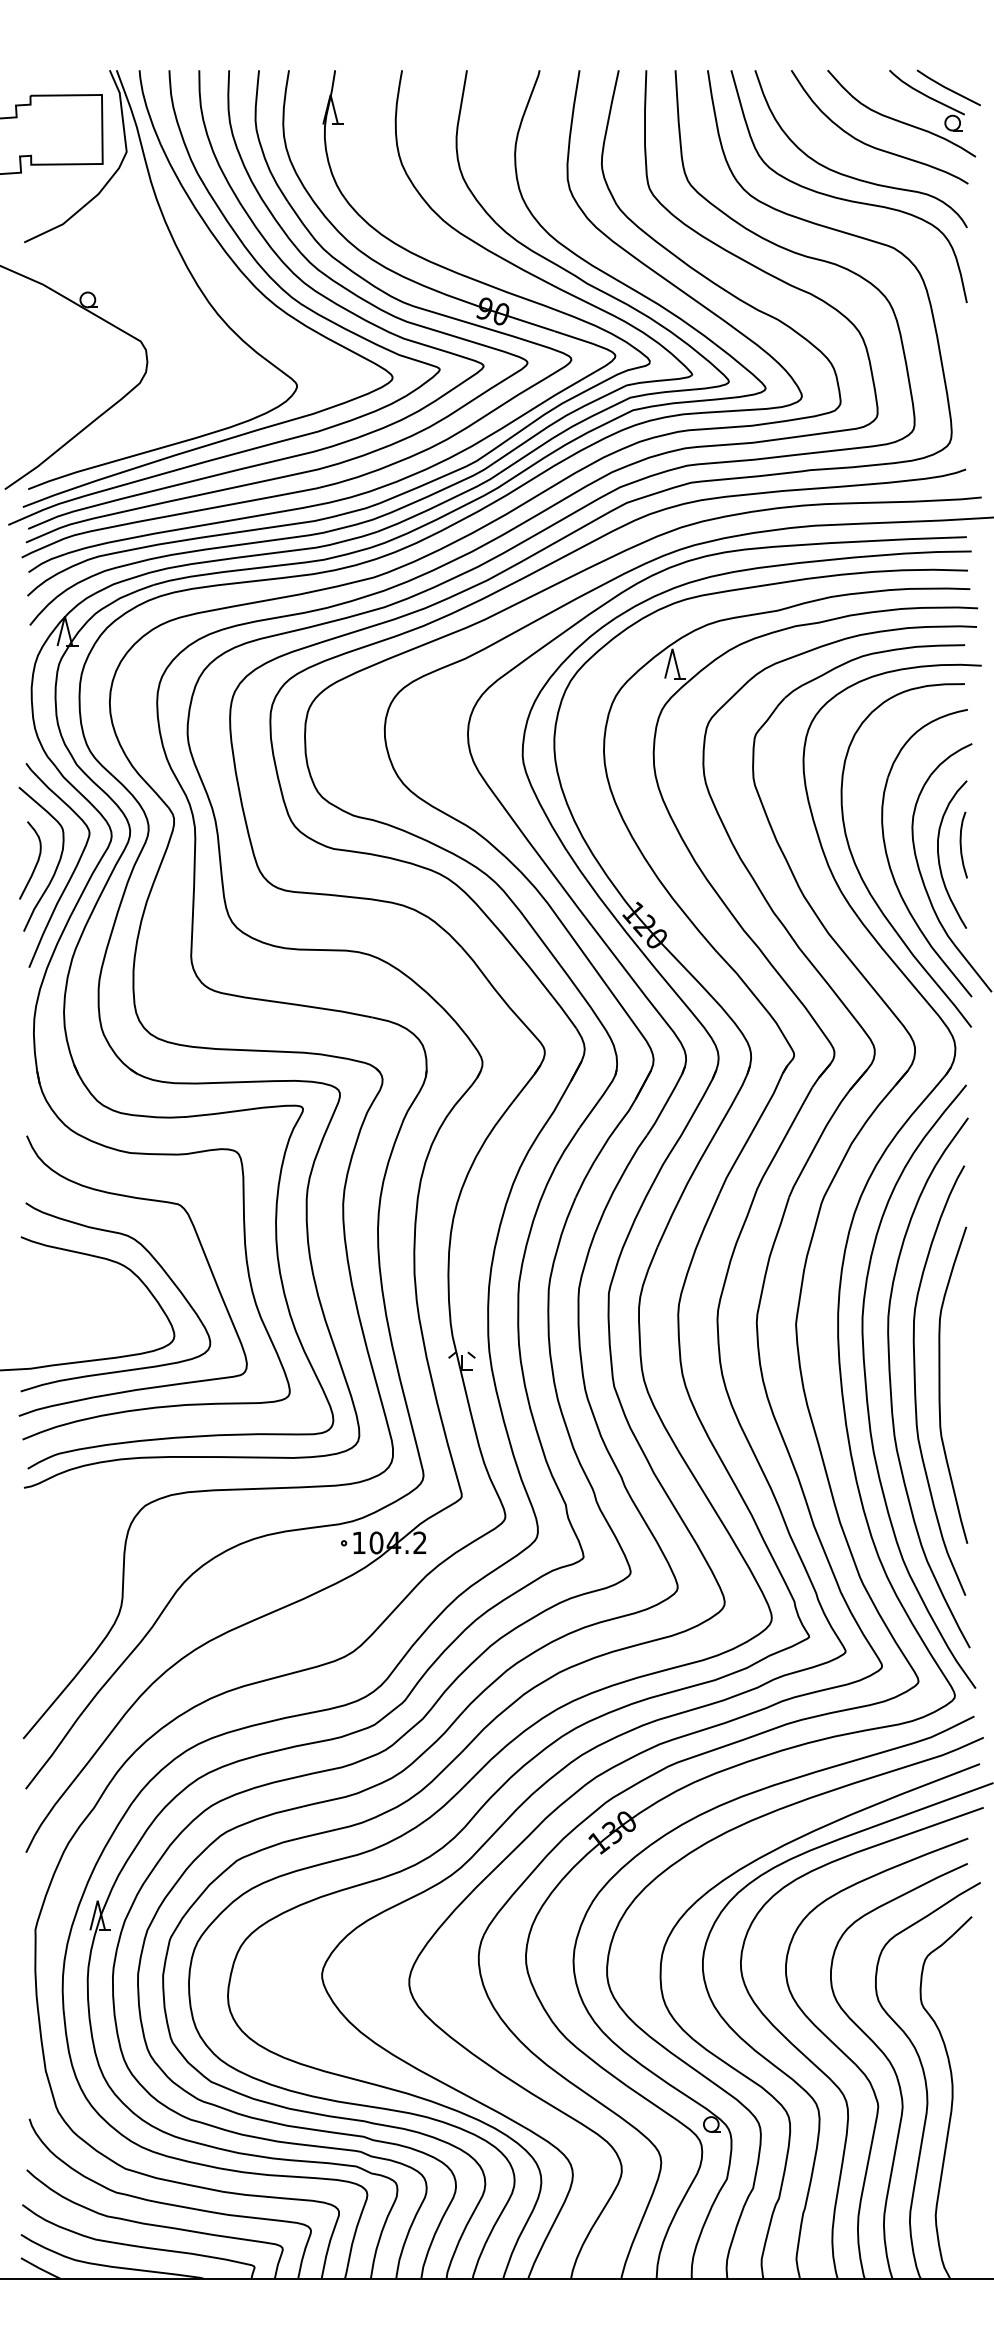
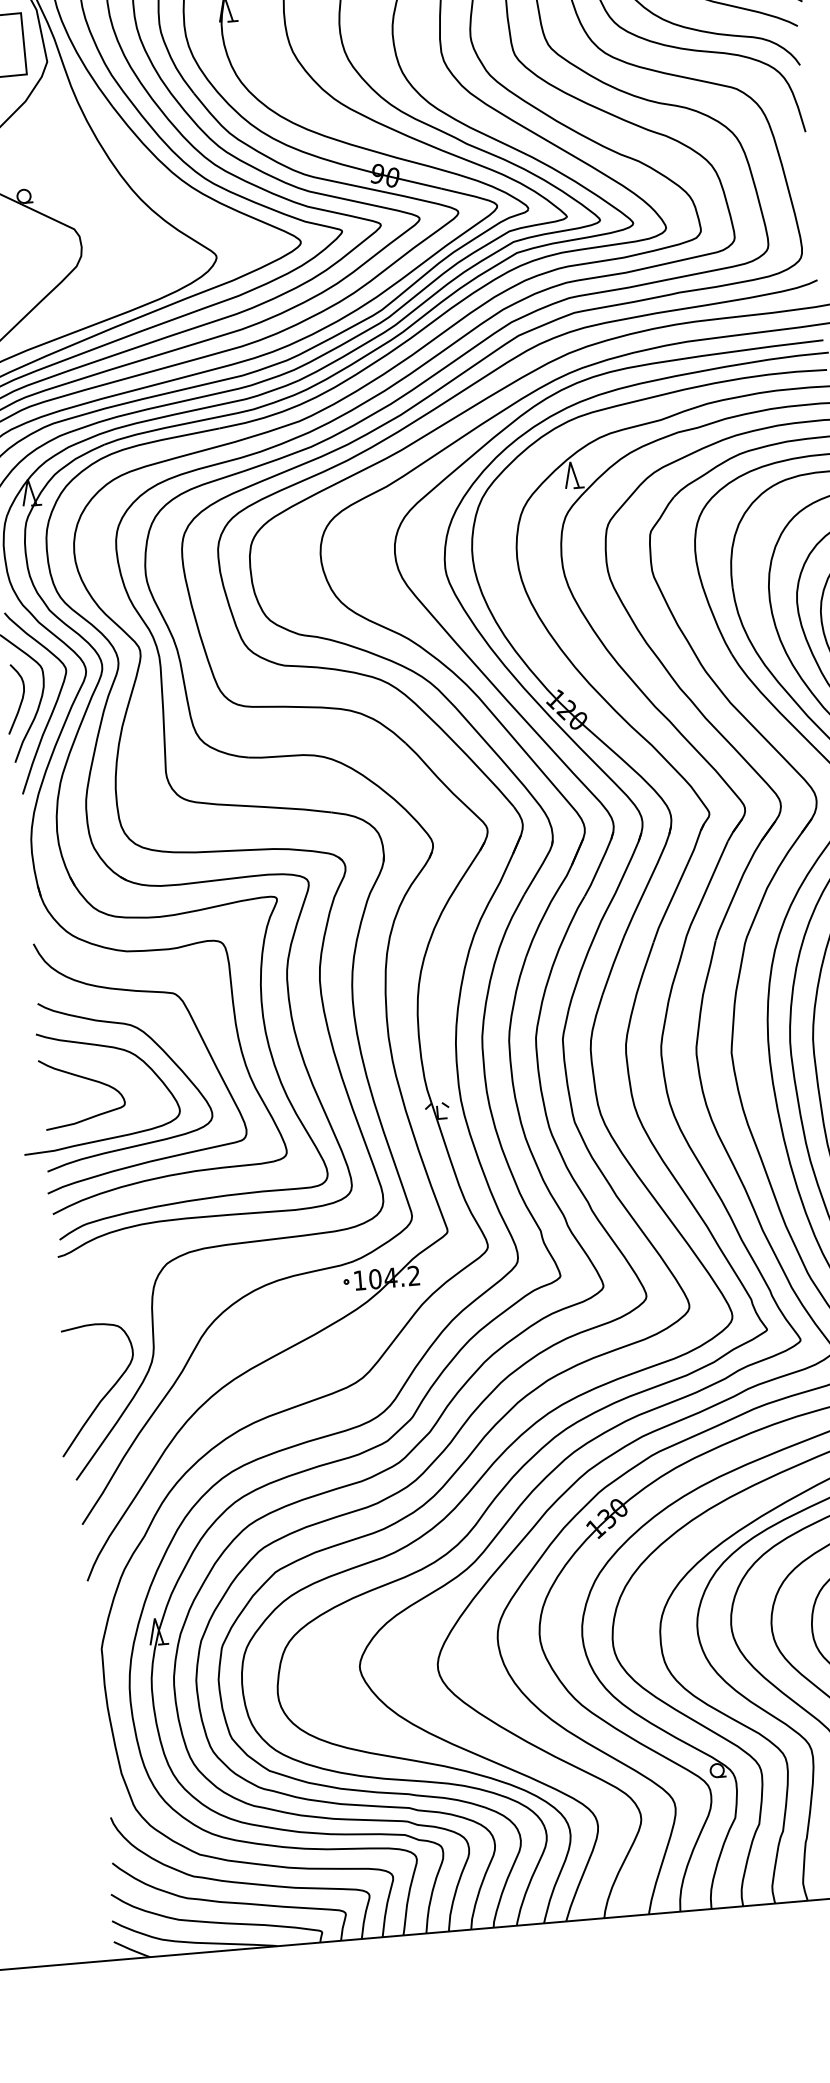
curve: (73, 1292) -> (86, 1079), added
curve: (63, 1646) -> (105, 1395), added

